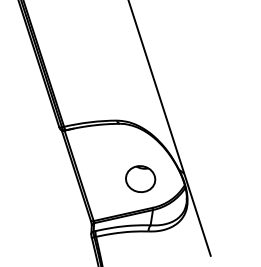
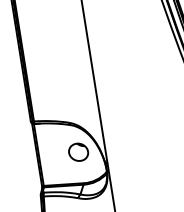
part: (140, 177) -> (78, 151), moved

